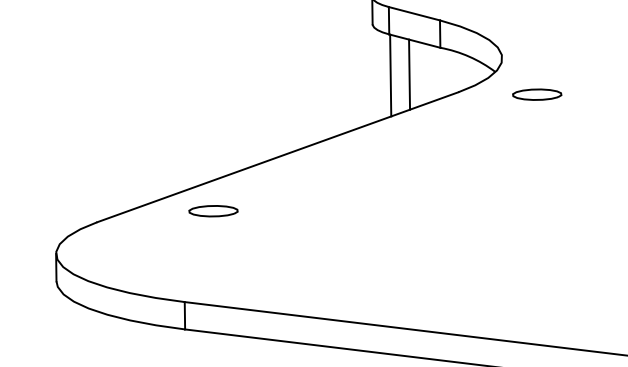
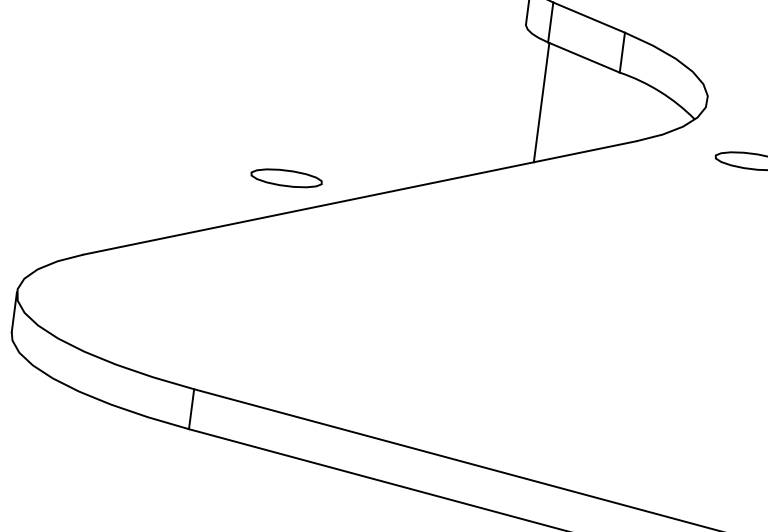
line: (409, 74) -> (569, 105), removed
part: (213, 211) -> (286, 178), moved

